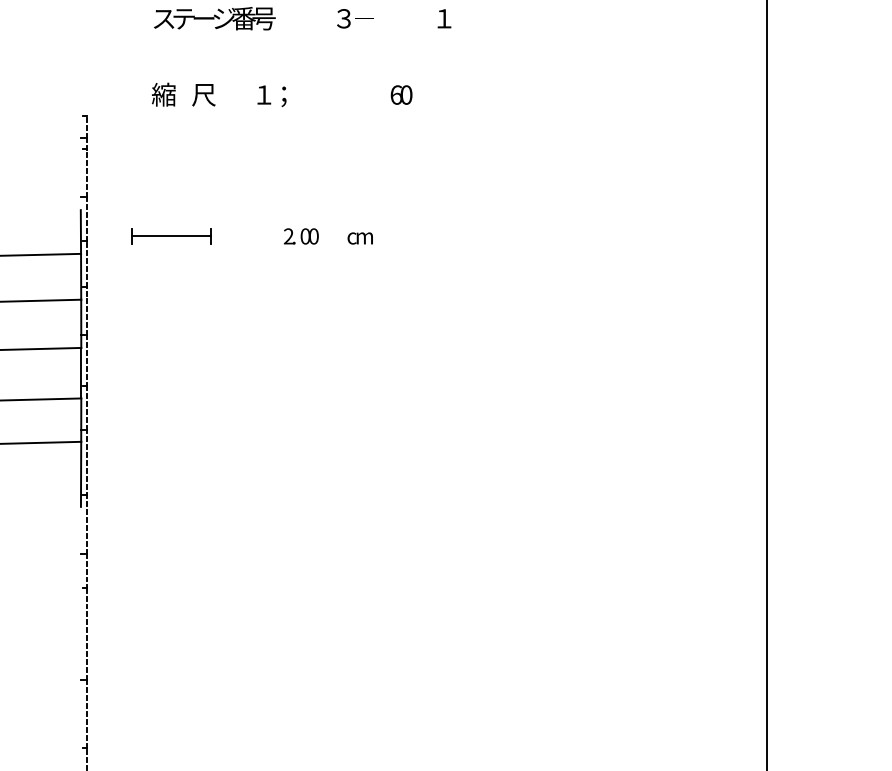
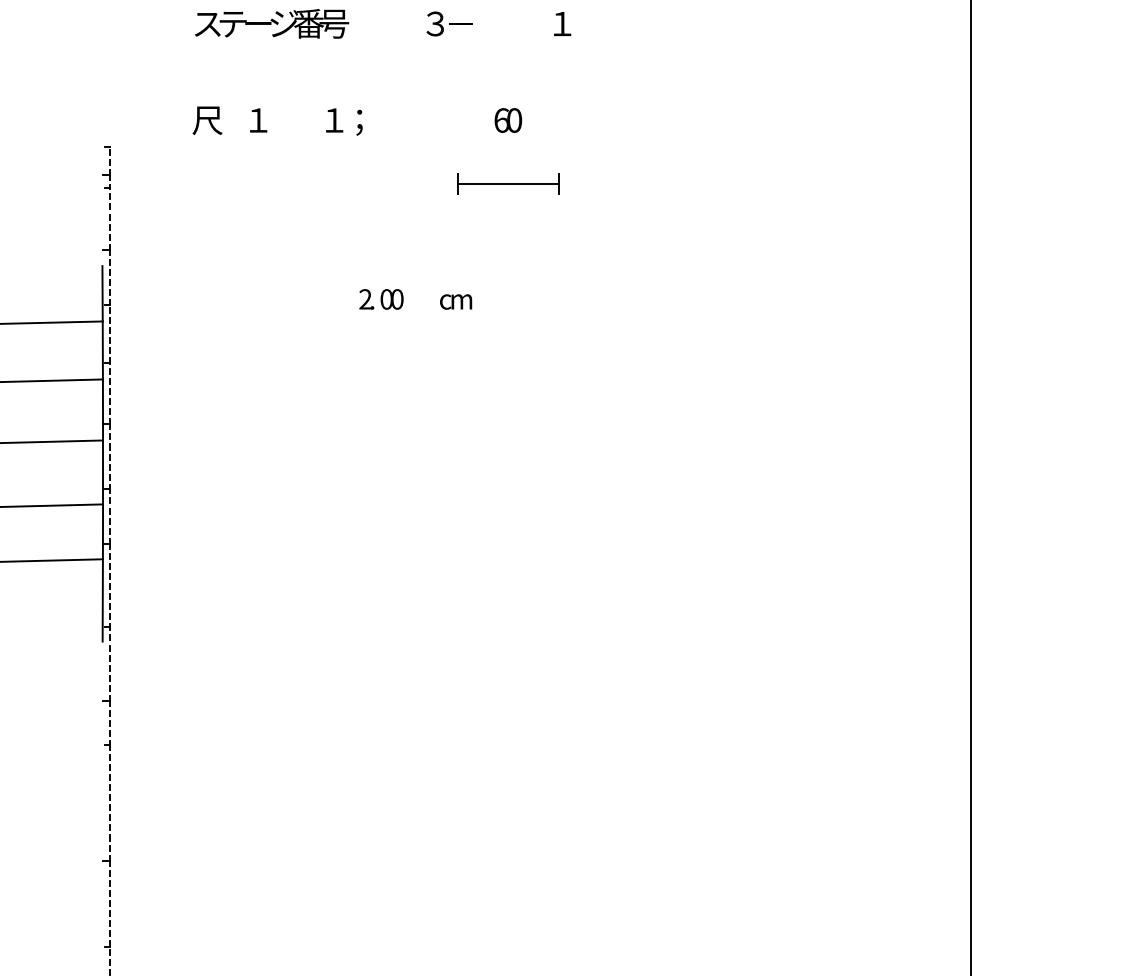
text: (163, 94) -> (207, 119), 縮 -> 尺
text: (203, 95) -> (257, 121), 尺 -> １
part: (171, 236) -> (508, 184), moved

